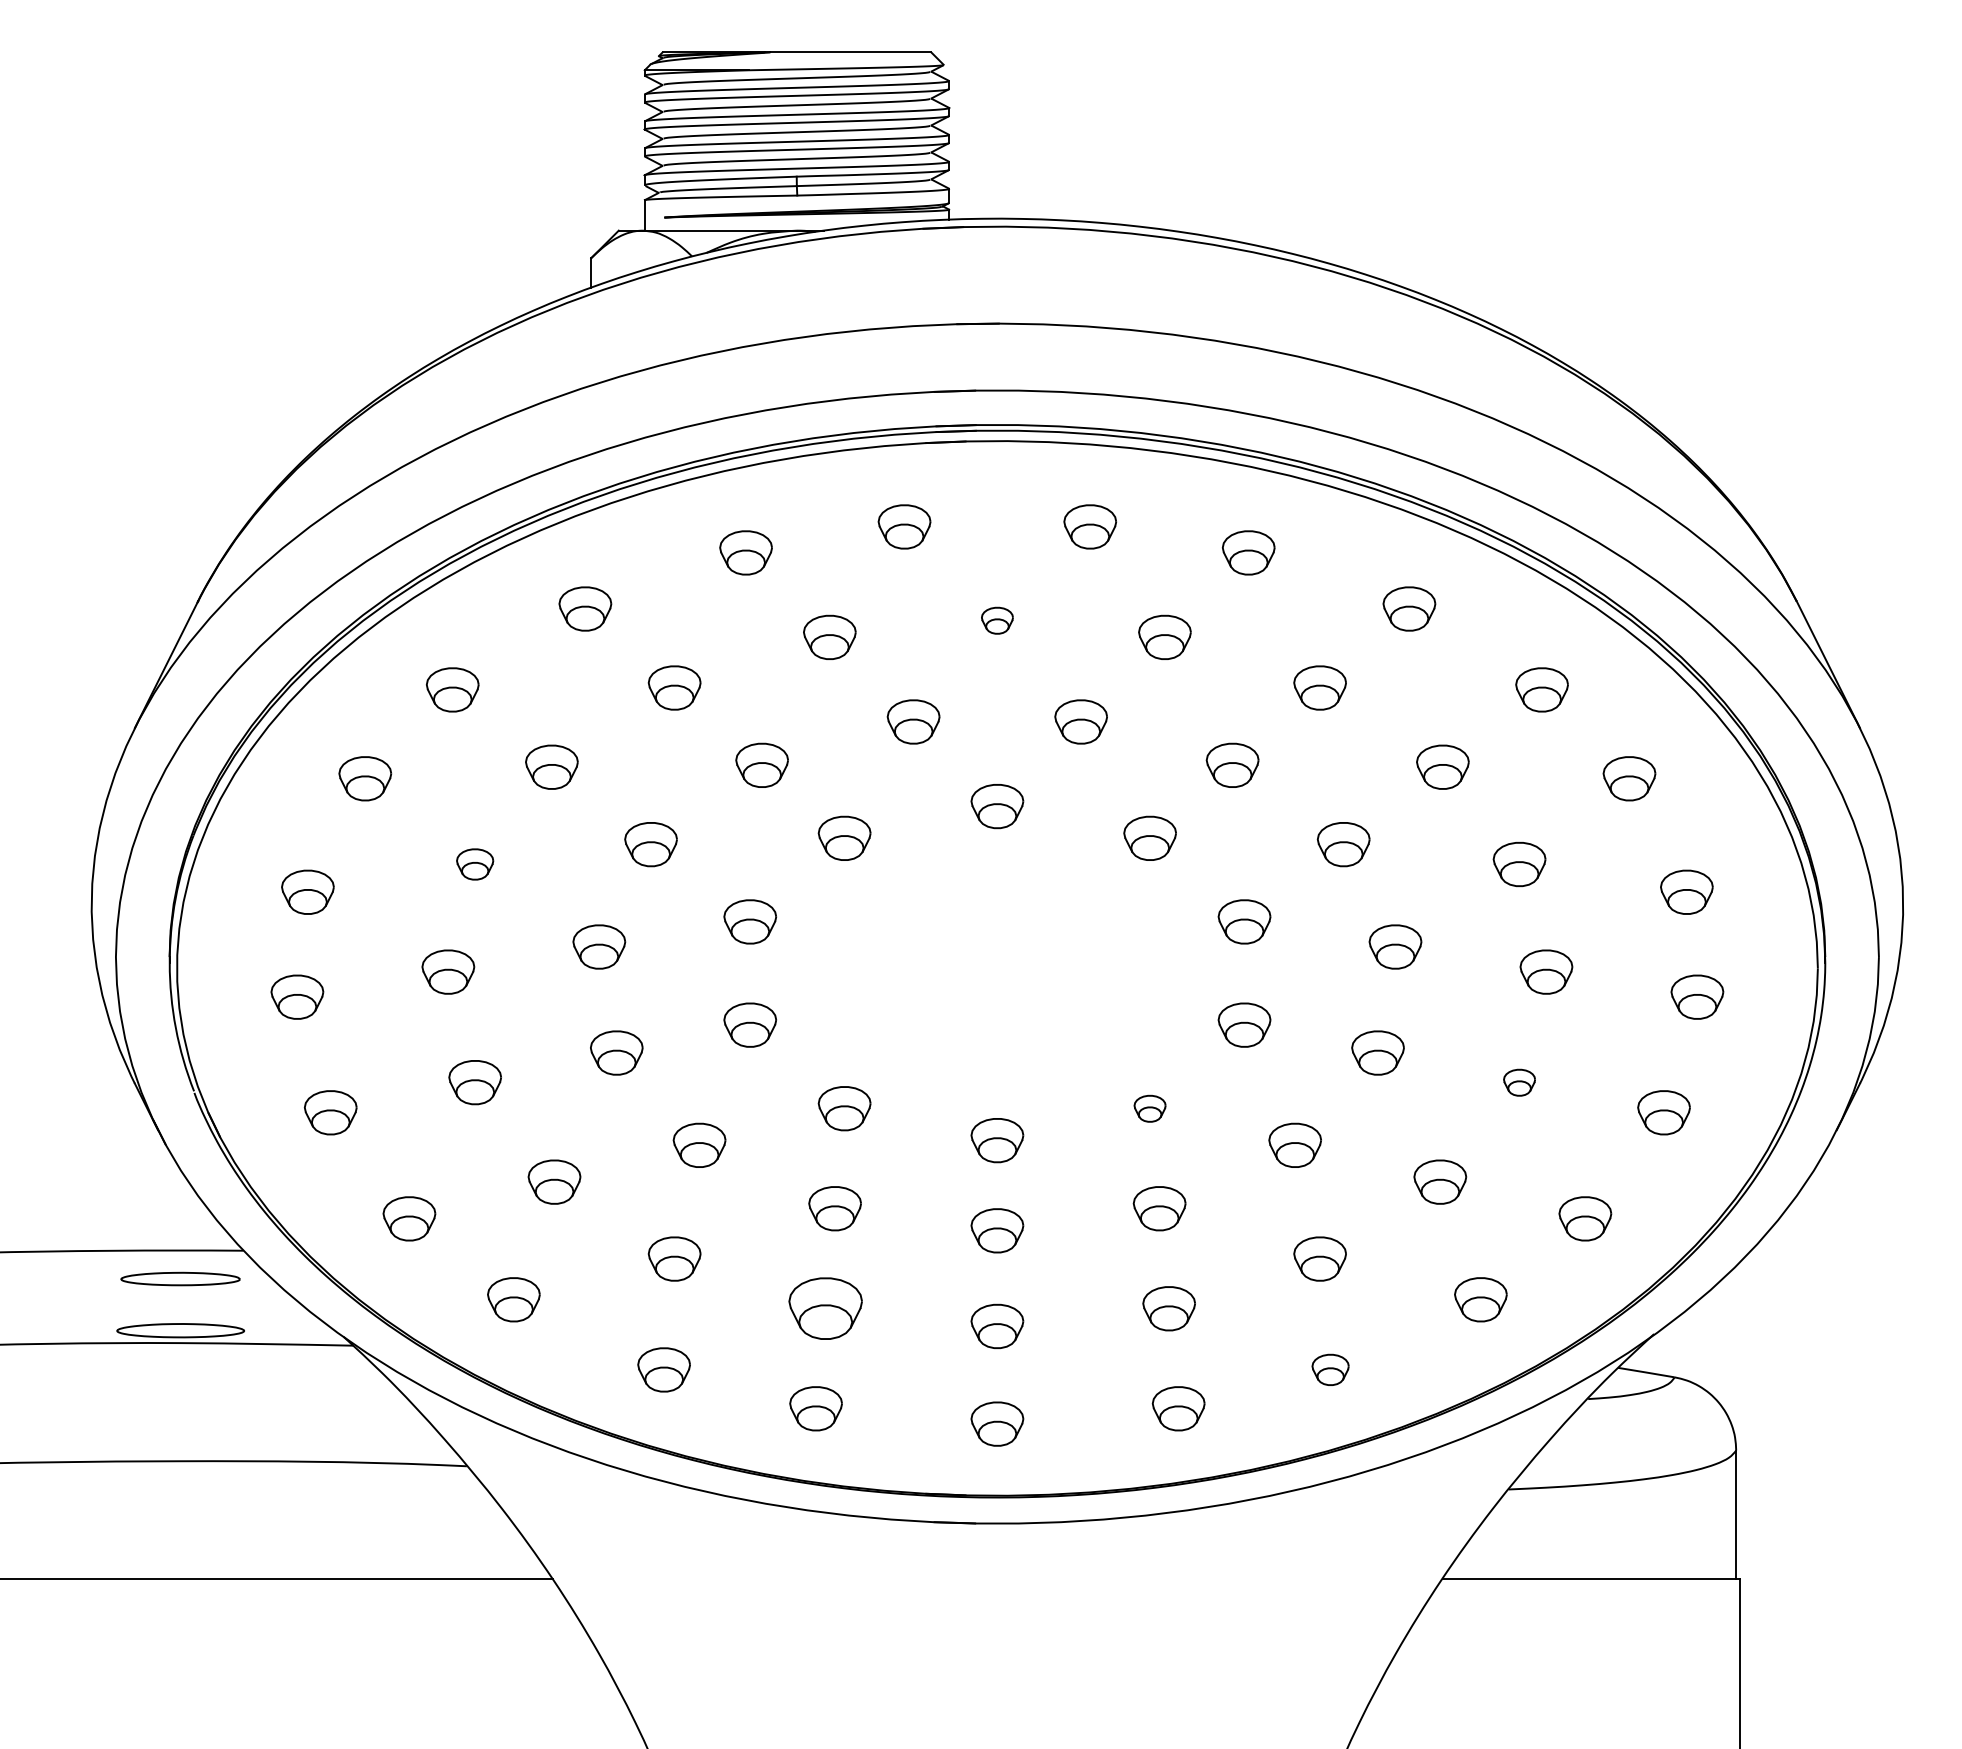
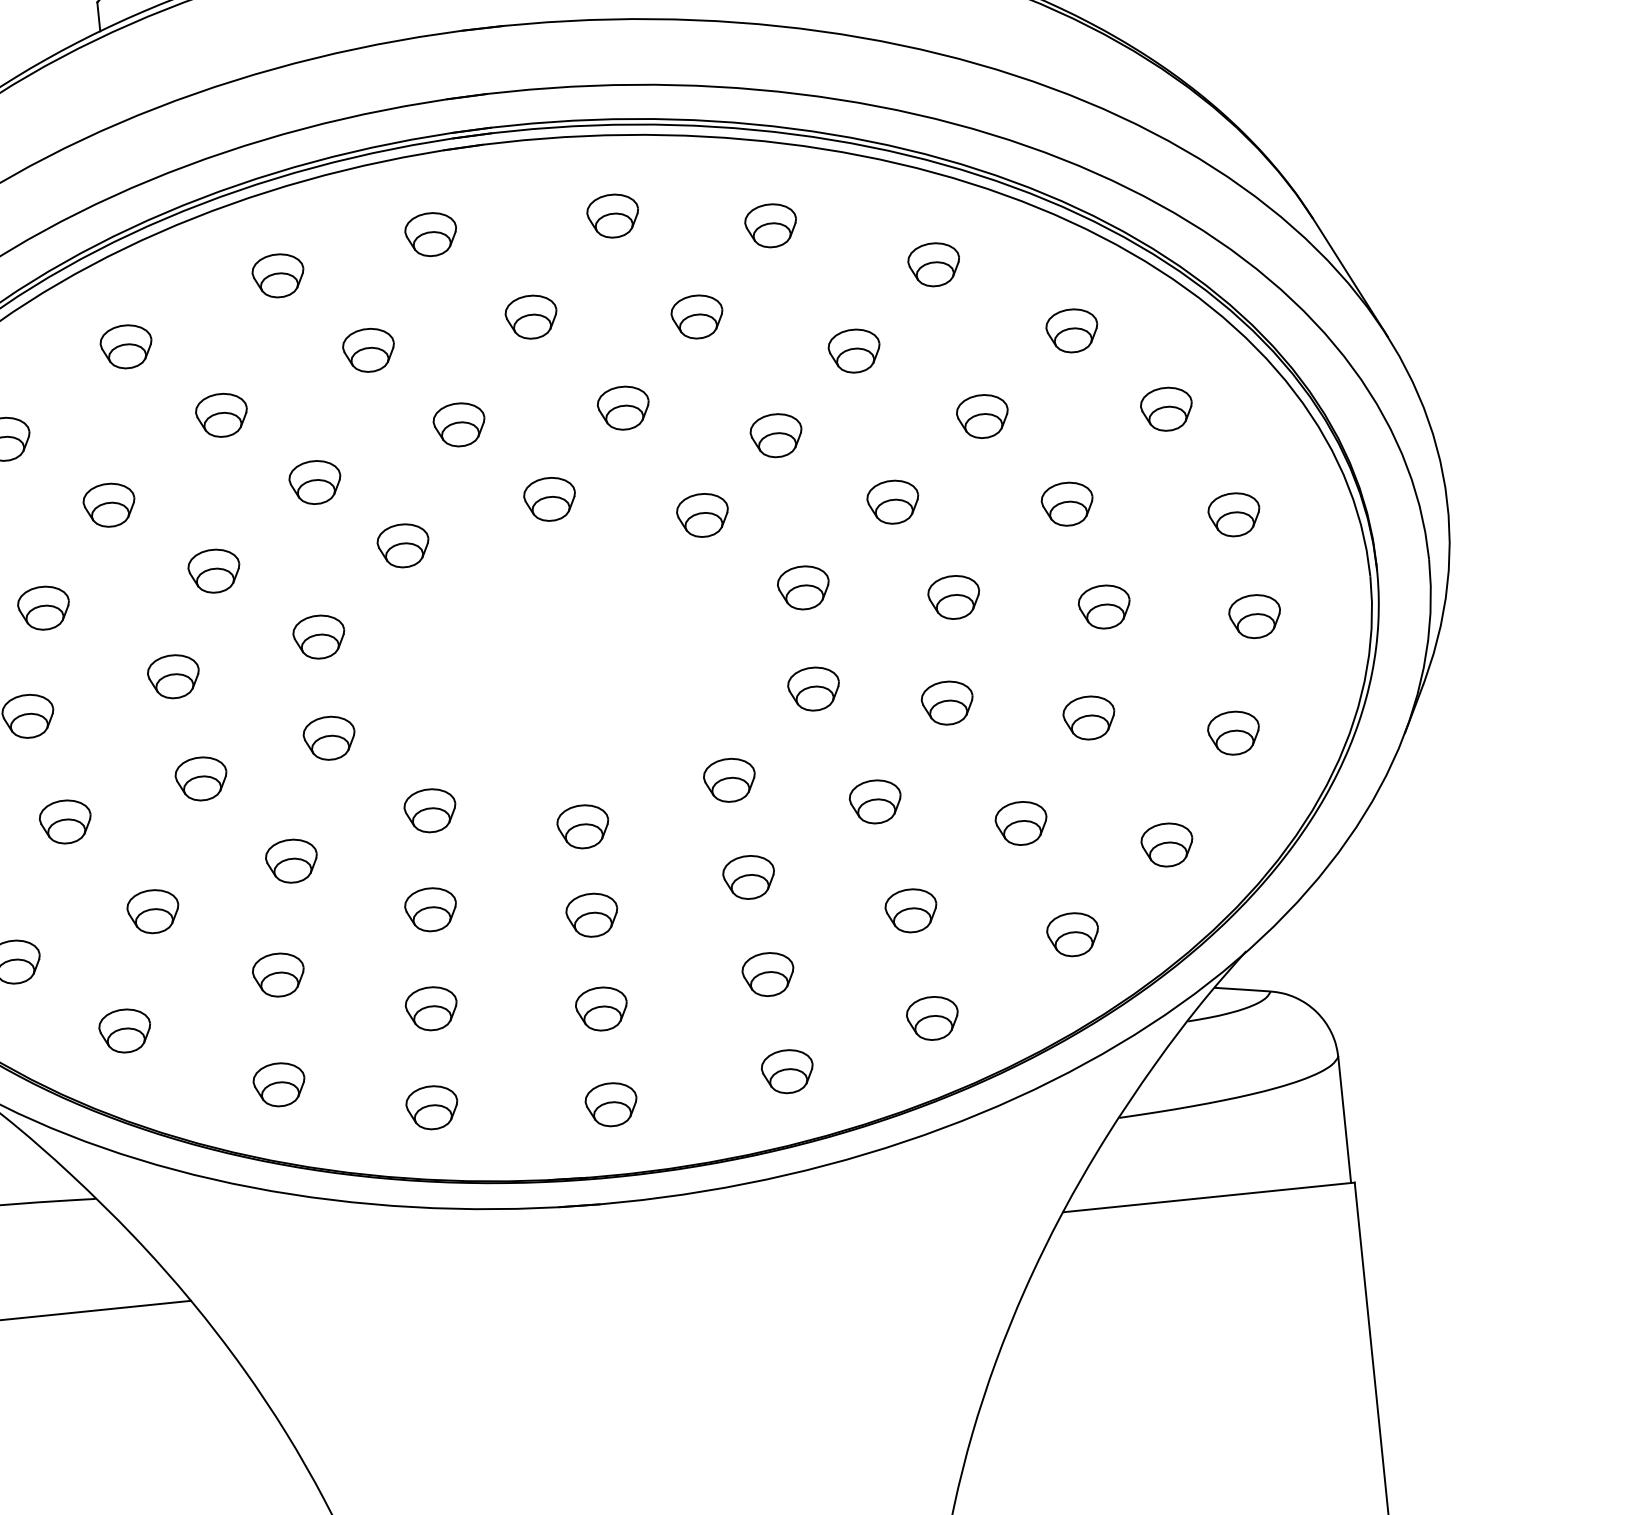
part: (997, 620) -> (531, 317), size x1.67
part: (474, 864) -> (43, 608), size x1.43
part: (1519, 1082) -> (1089, 717), size x1.67
part: (1149, 1108) -> (729, 780), size x1.67
part: (825, 1308) -> (431, 1008), size x0.71
part: (1330, 1369) -> (932, 1018), size x1.43

